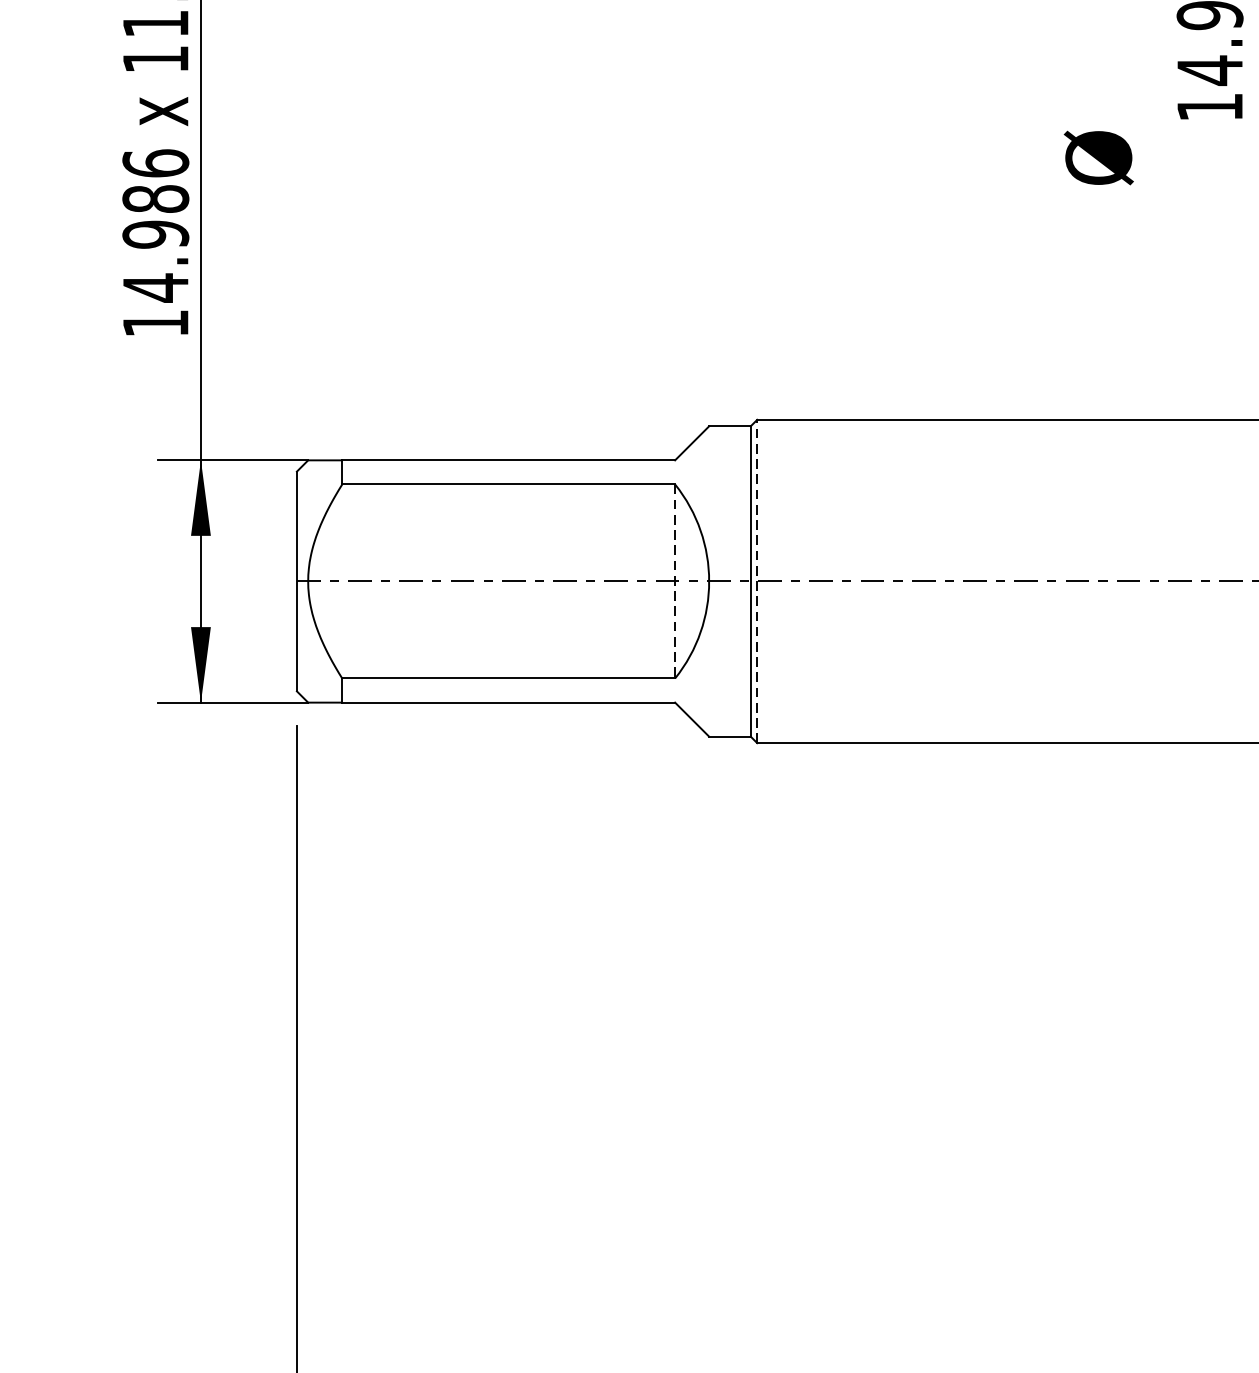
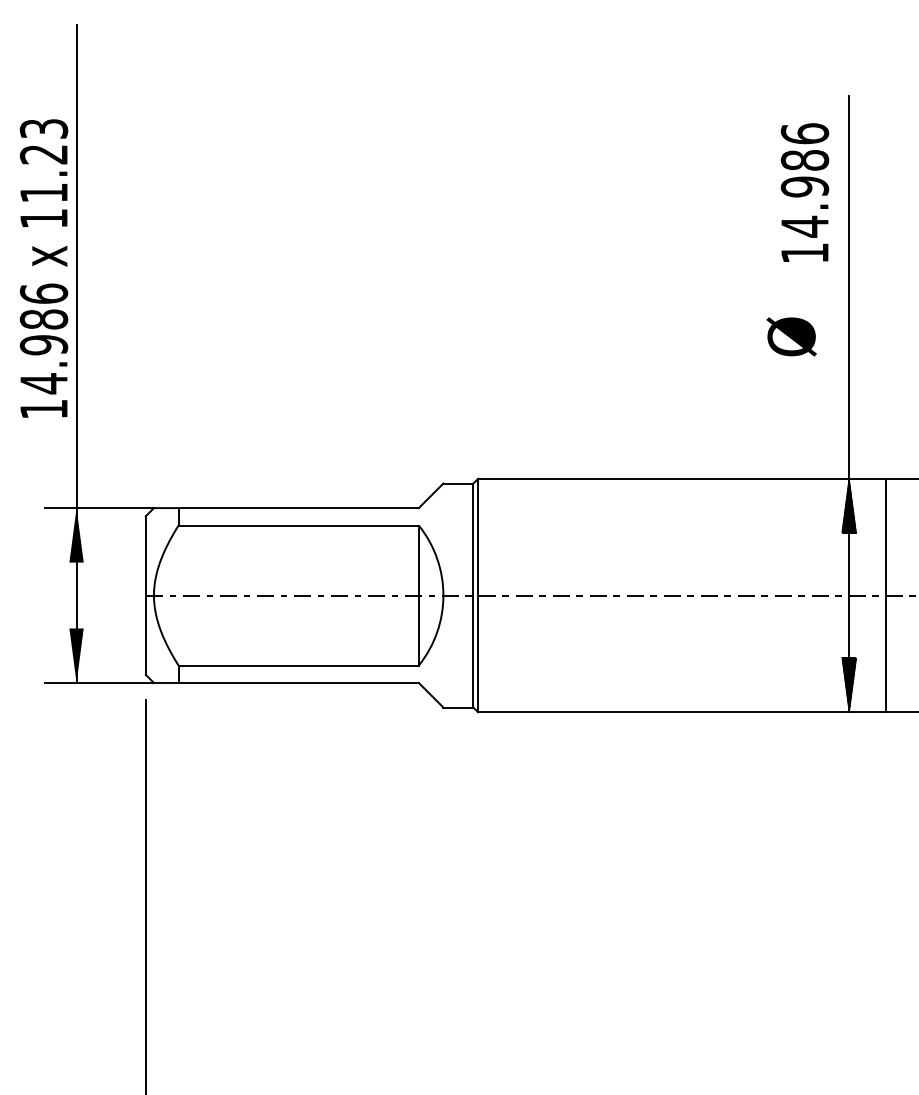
text: (1098, 157) -> (791, 336), moved
line: (757, 581) -> (478, 595), dashed -> solid
line: (674, 582) -> (418, 596), dashed -> solid

